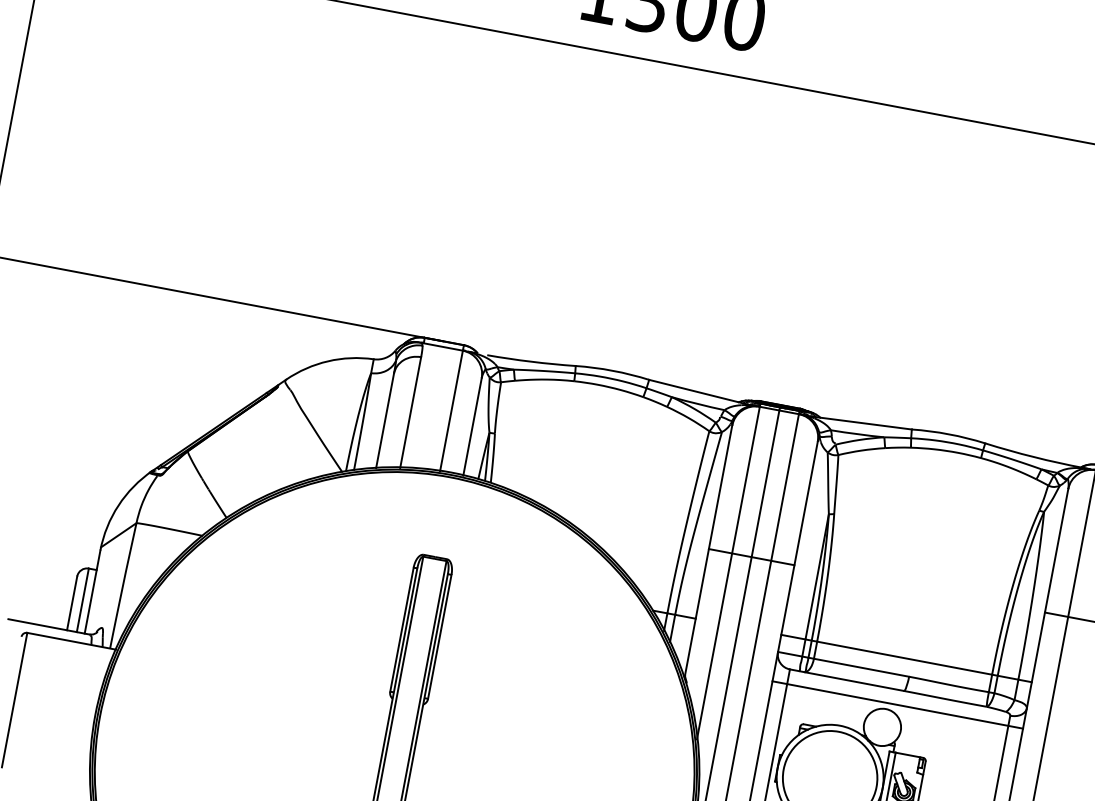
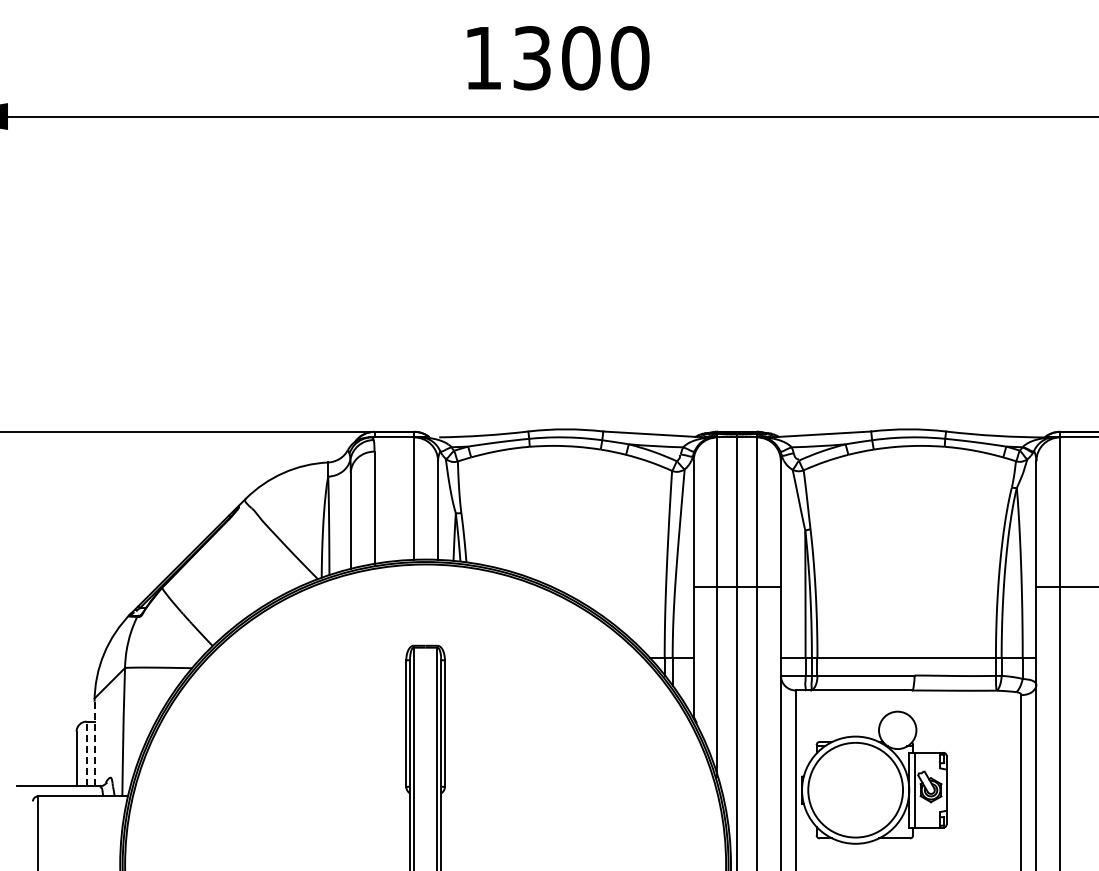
line: (92, 591) -> (94, 743), solid -> dashed
line: (82, 599) -> (86, 753), solid -> dashed
line: (897, 705) -> (908, 705), removed

